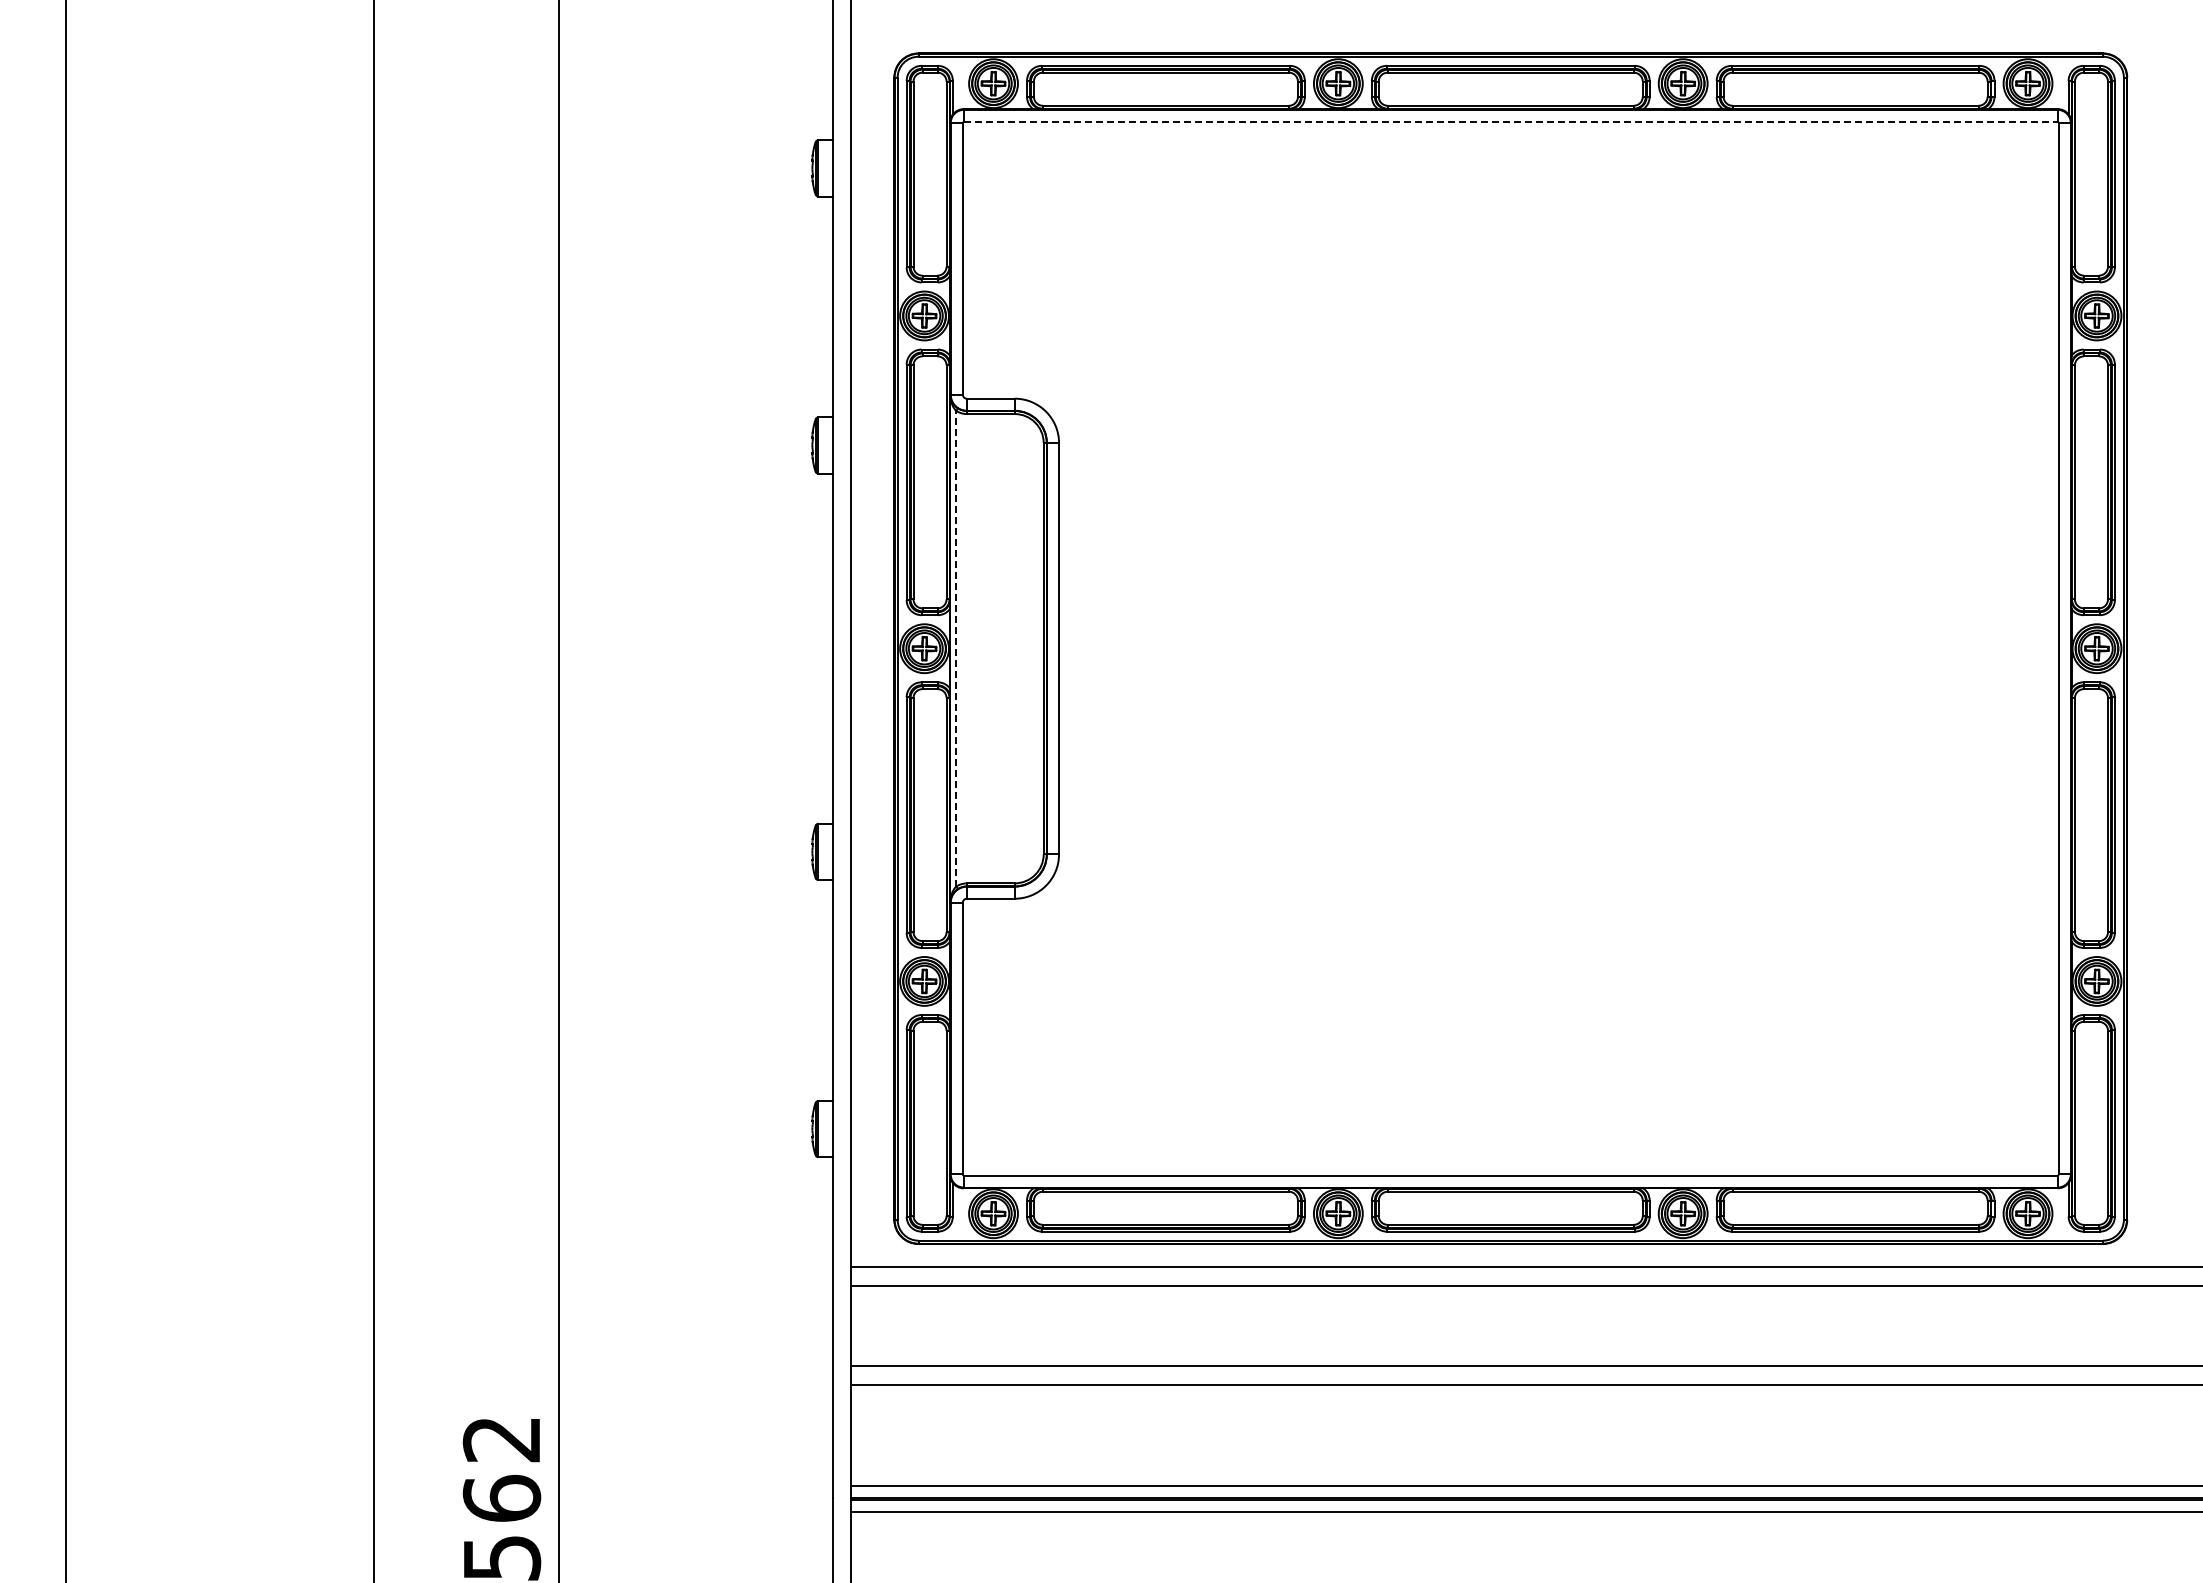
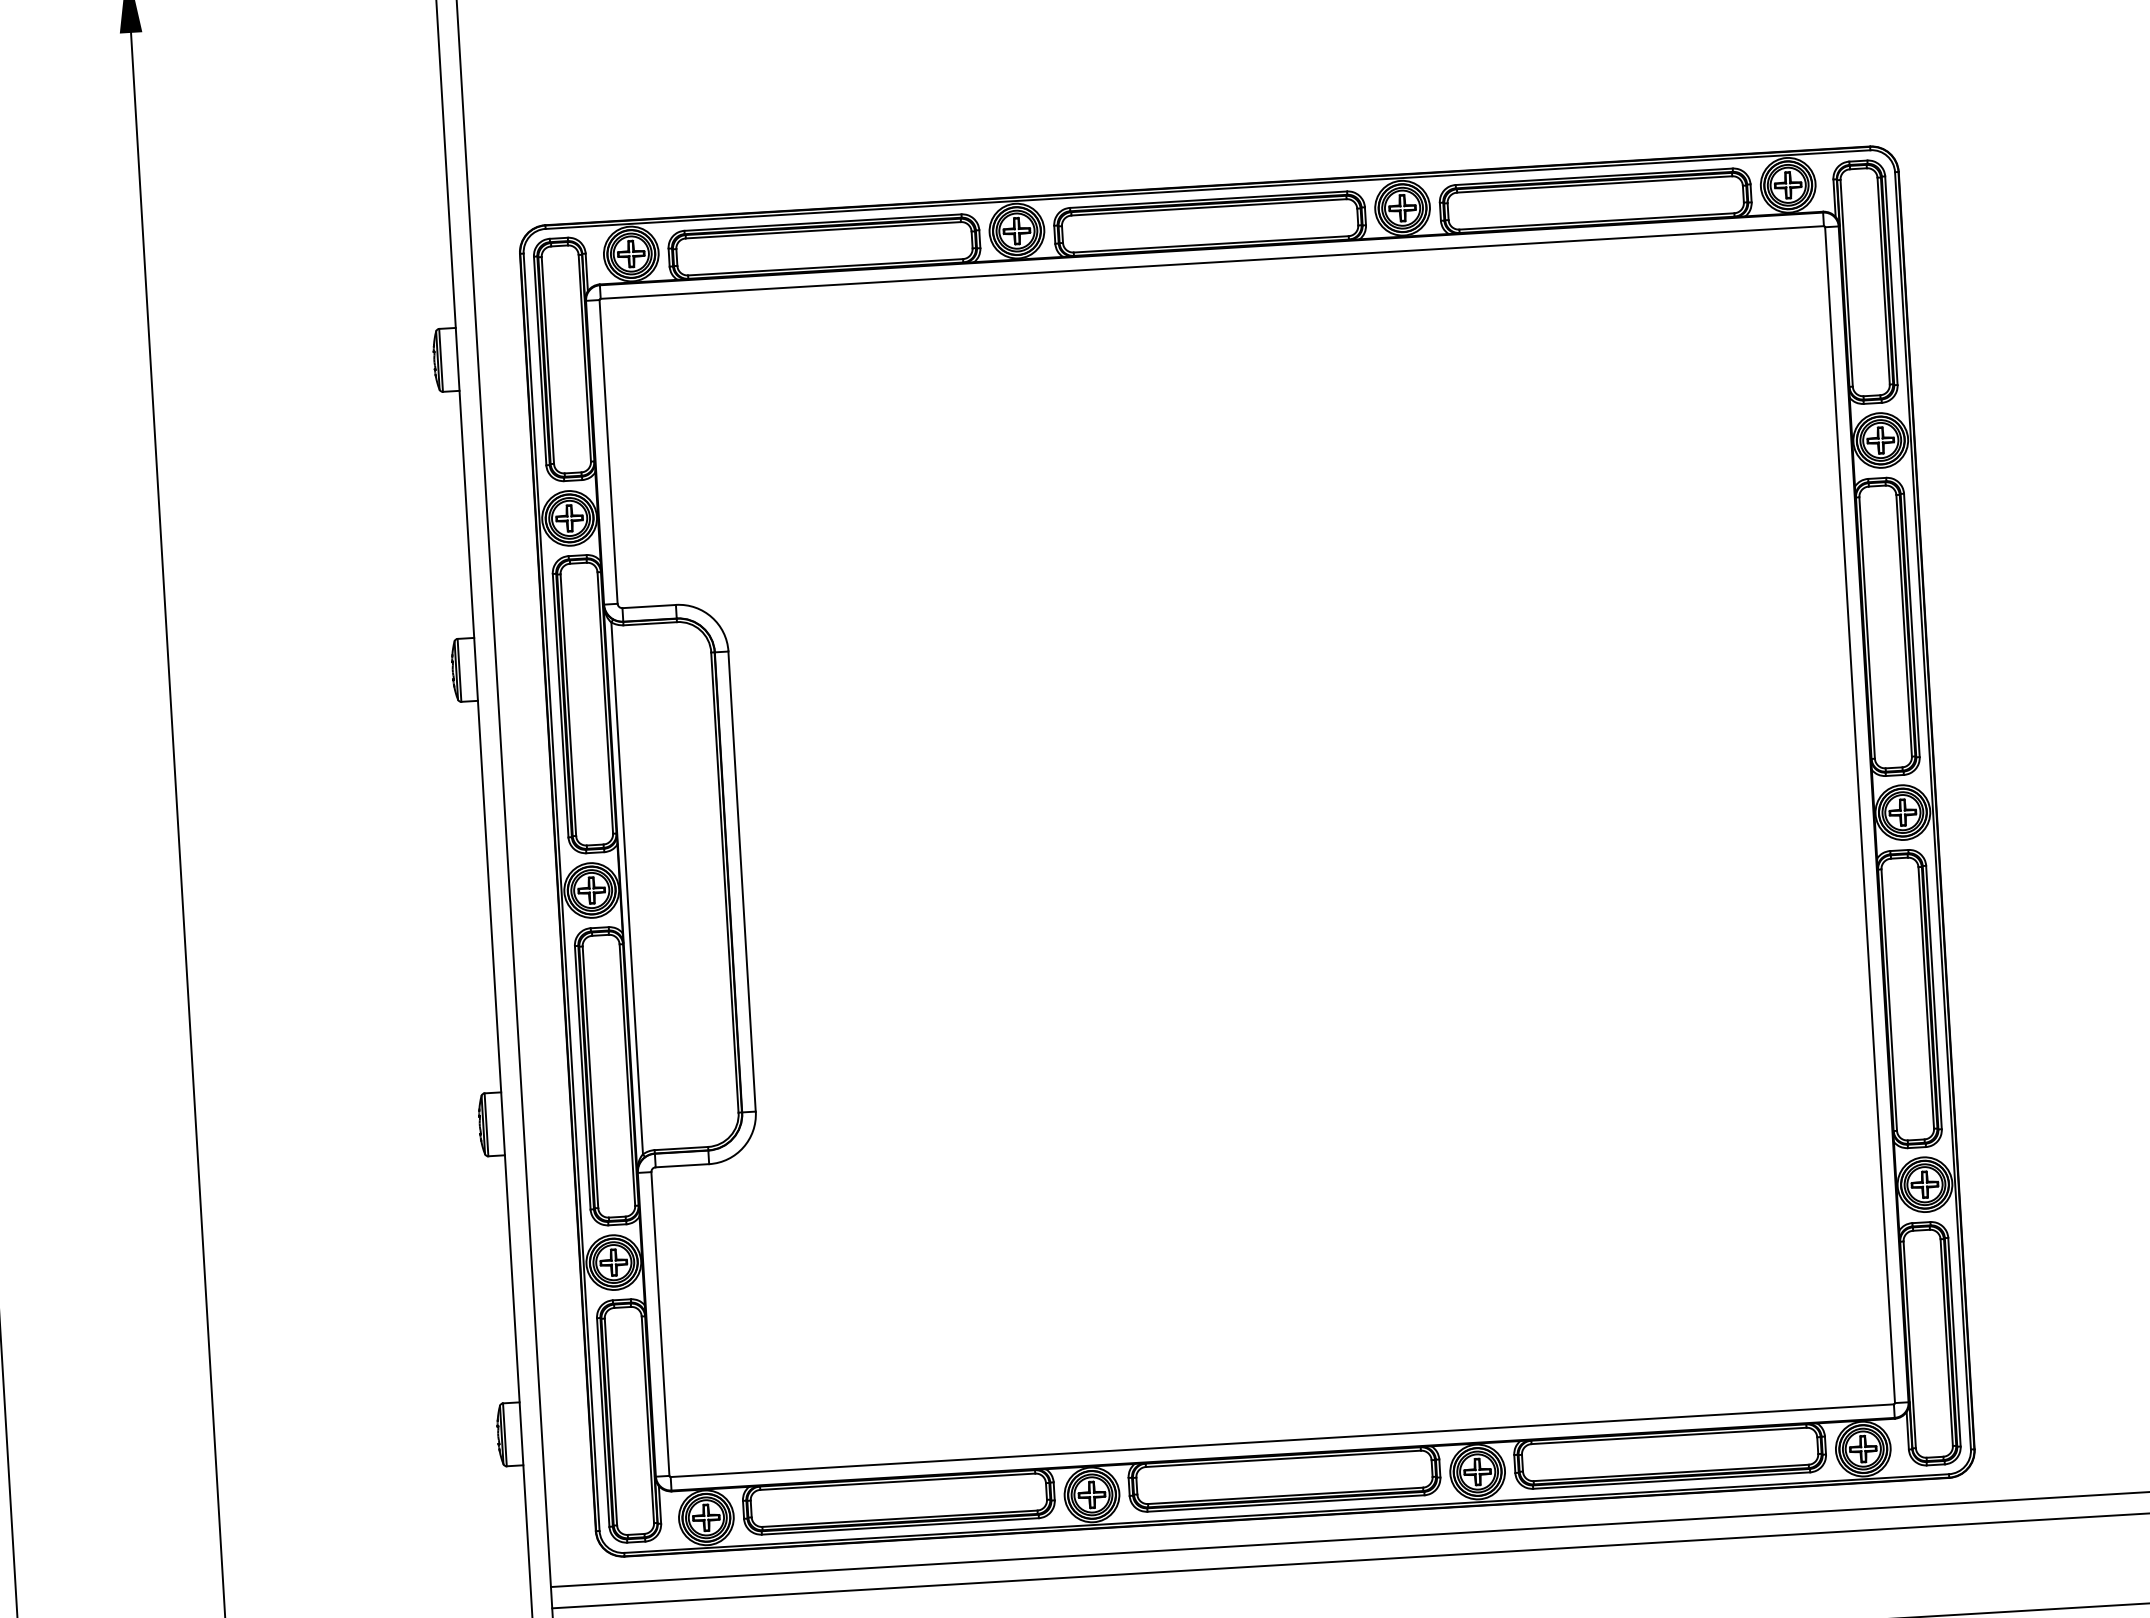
line: (1510, 121) -> (1211, 261), dashed -> solid
line: (956, 648) -> (627, 888), dashed -> solid

